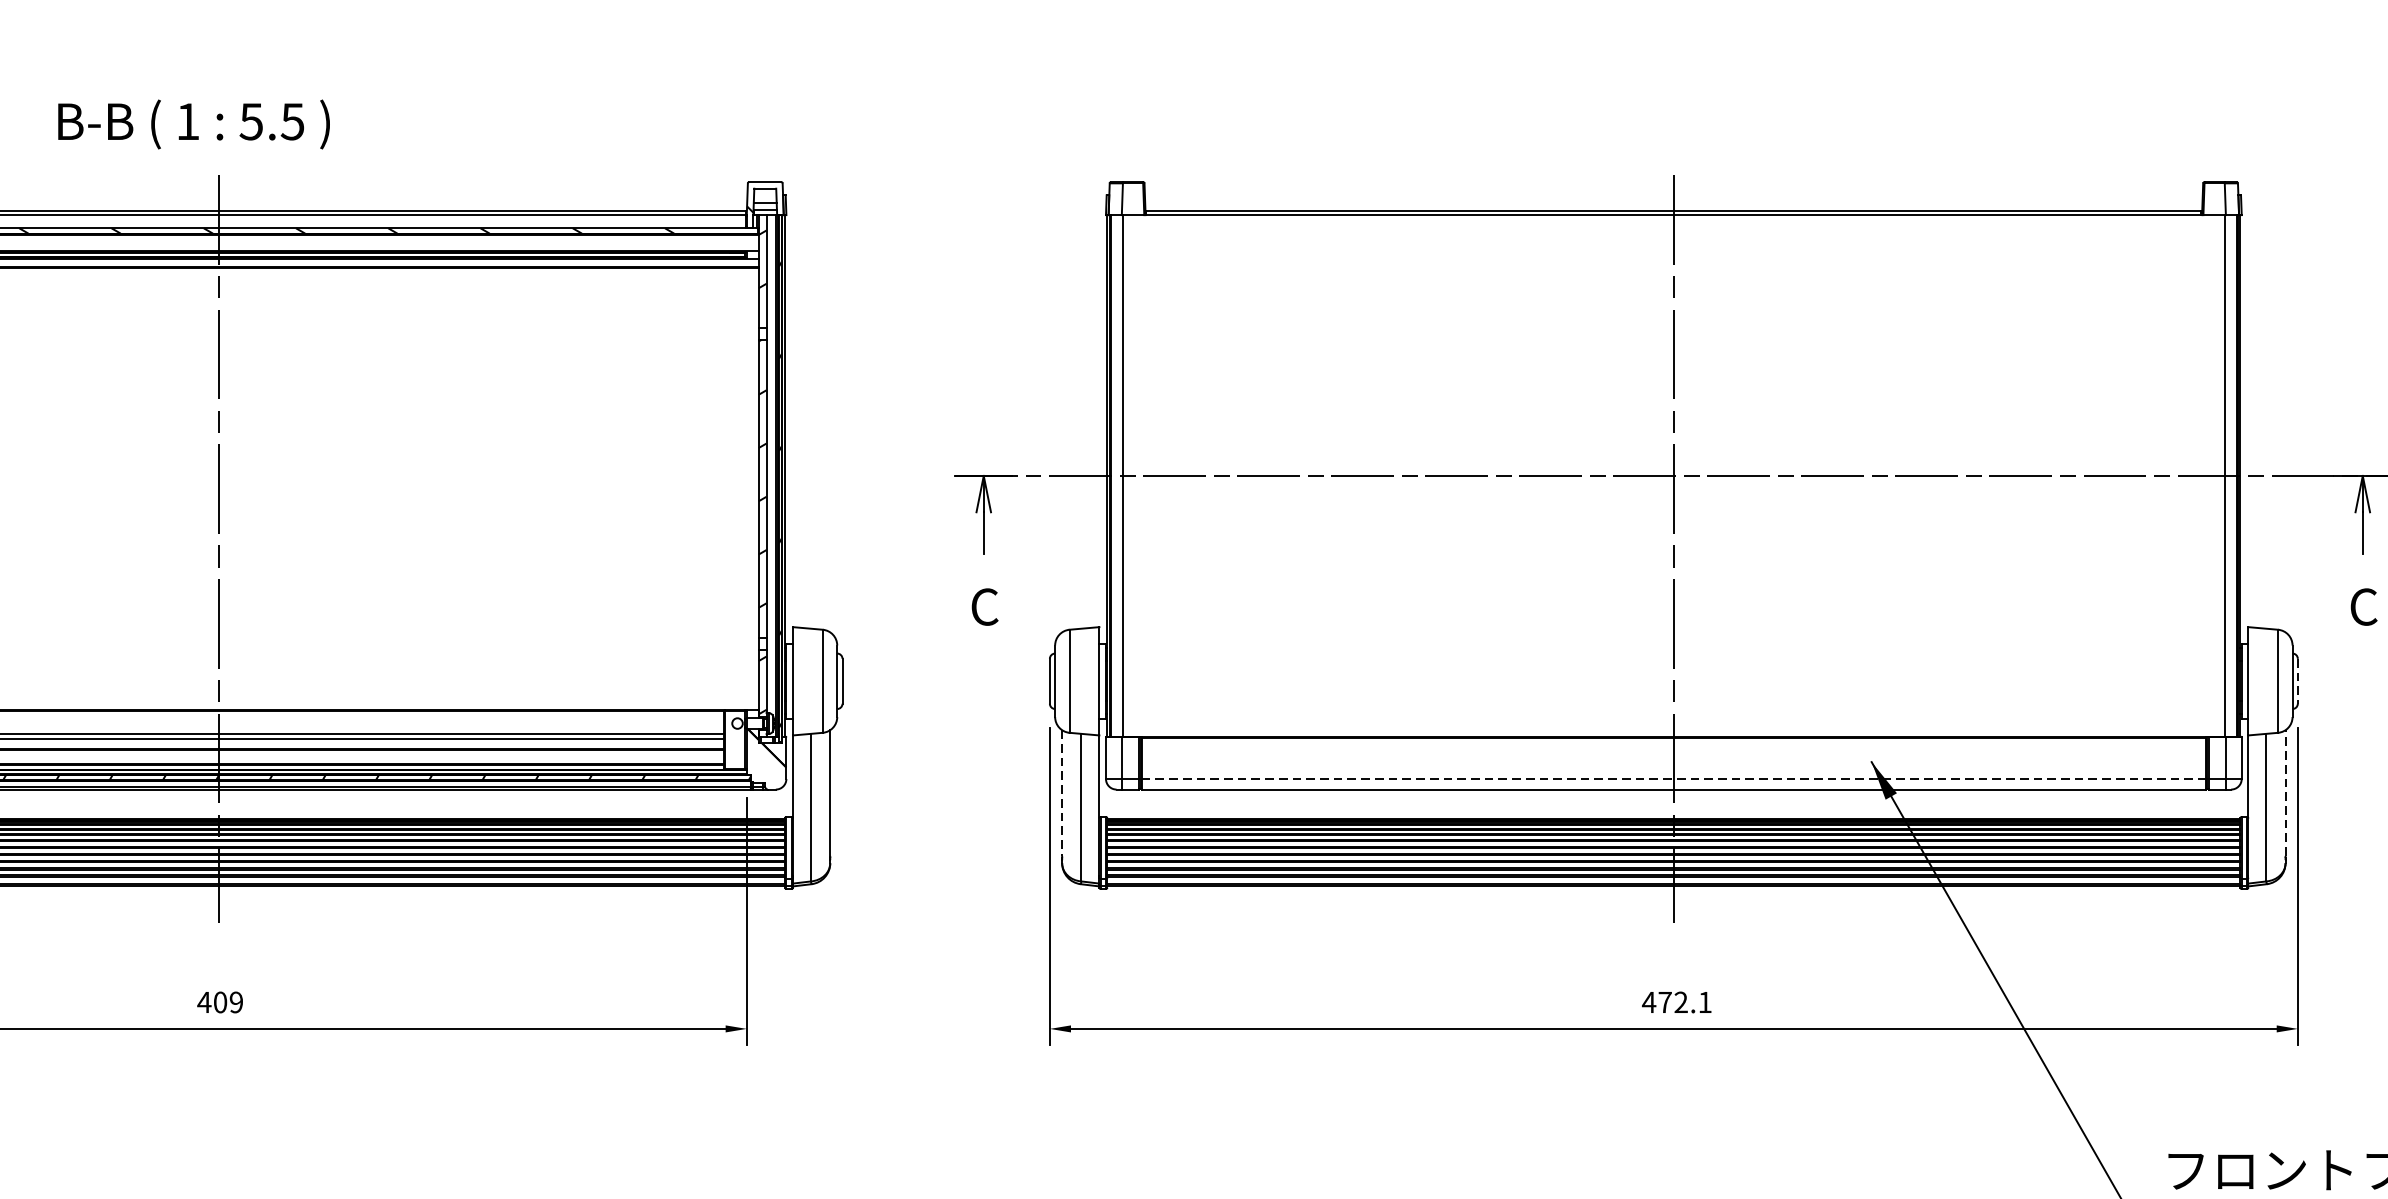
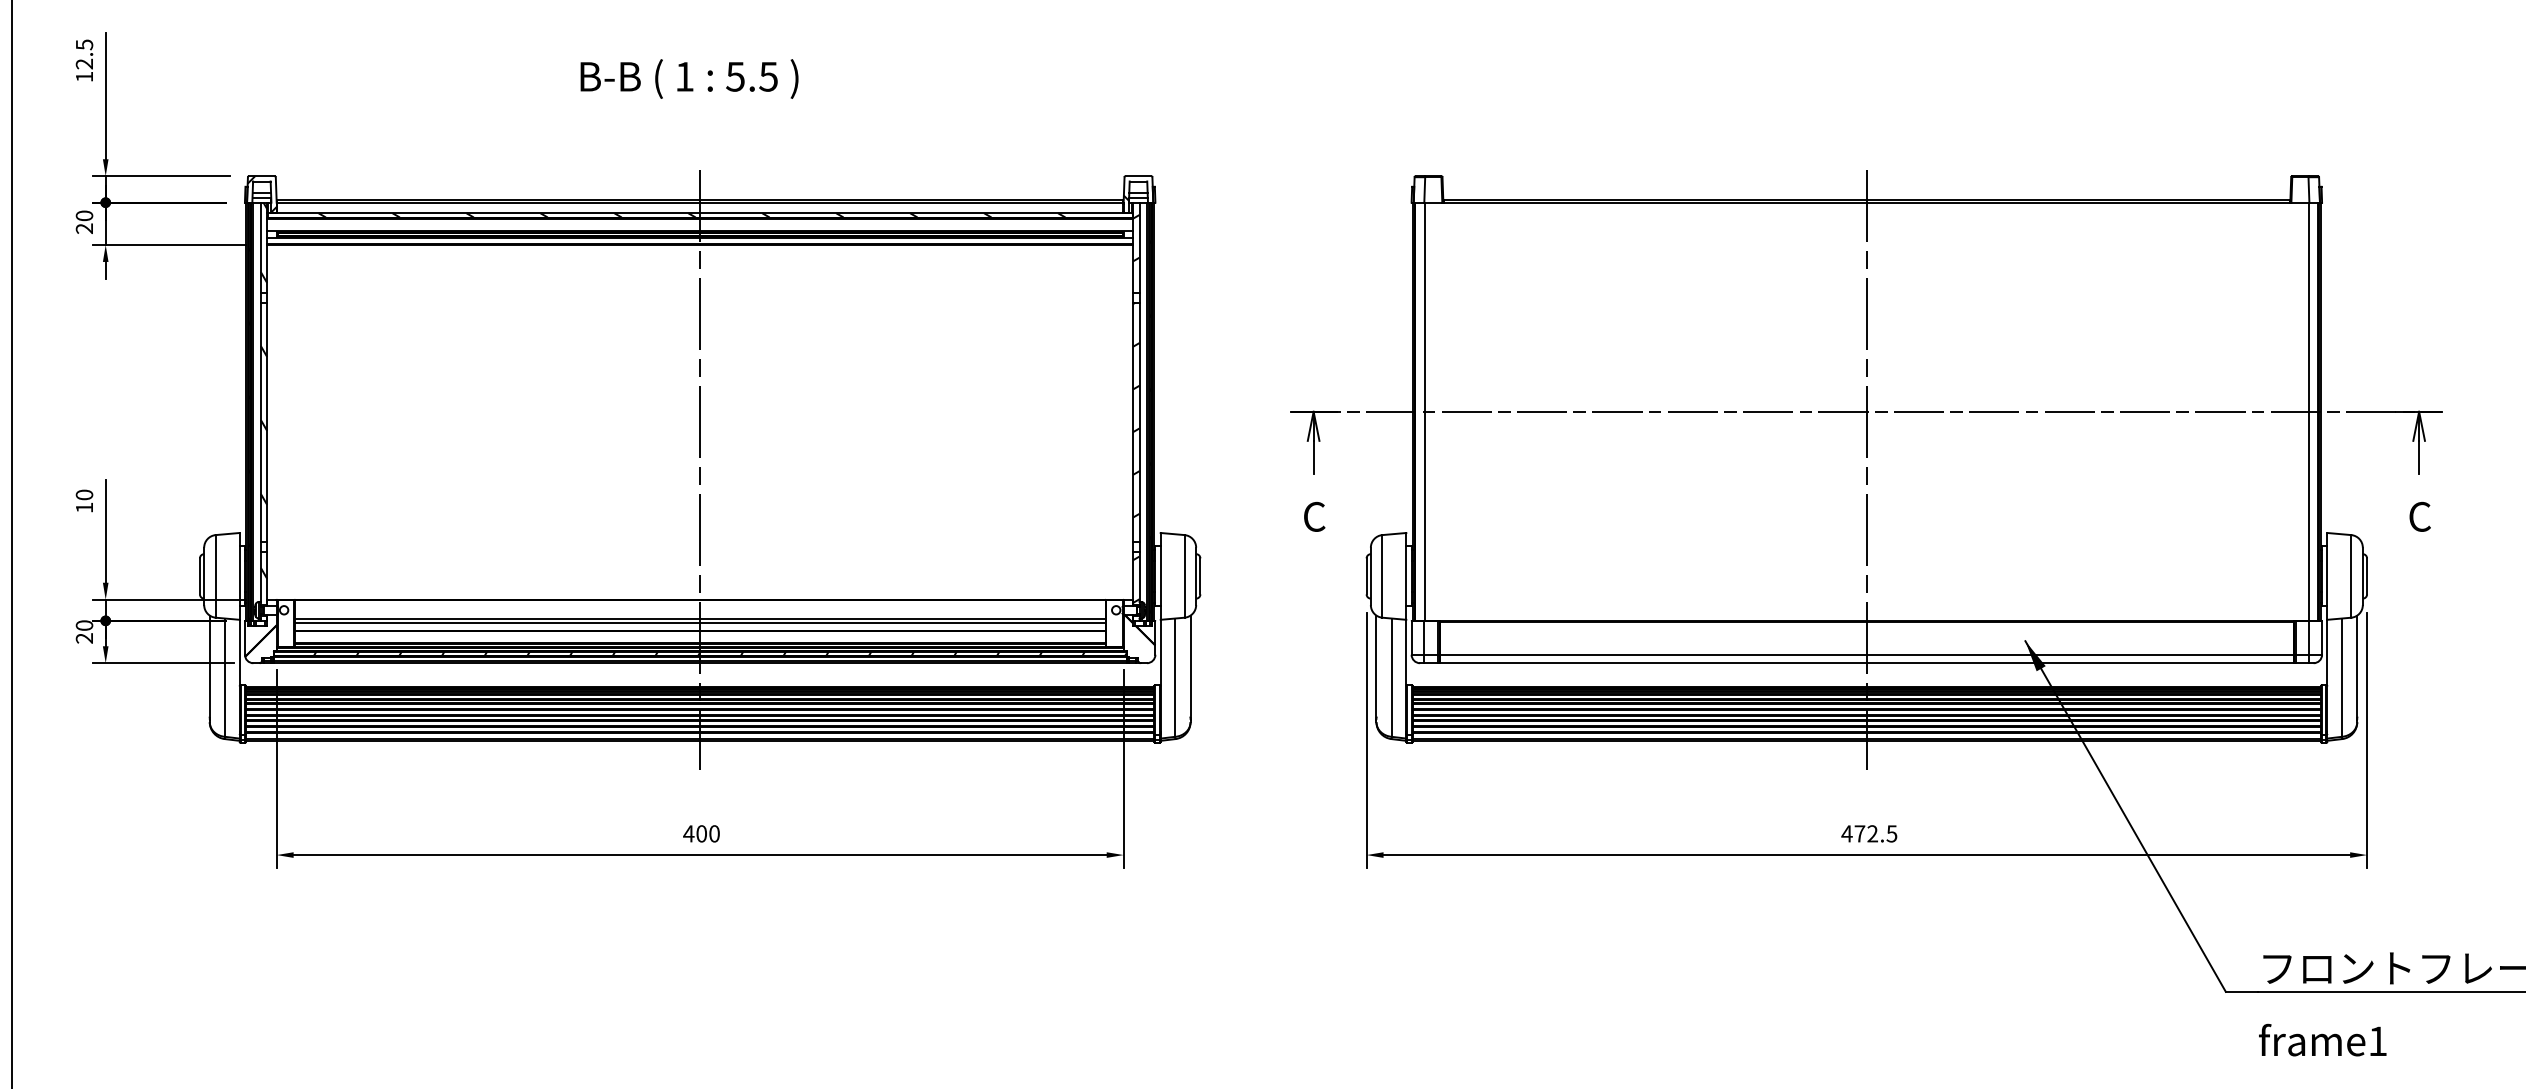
text: (193, 123) -> (689, 78), moved
line: (2298, 681) -> (2367, 576), dashed -> solid
line: (1673, 778) -> (1866, 654), dashed -> solid
line: (2285, 792) -> (2357, 665), dashed -> solid
line: (1062, 793) -> (1376, 666), dashed -> solid
text: (236, 1001) -> (714, 833), 409 -> 400
text: (1704, 1001) -> (1891, 833), 472.1 -> 472.5

